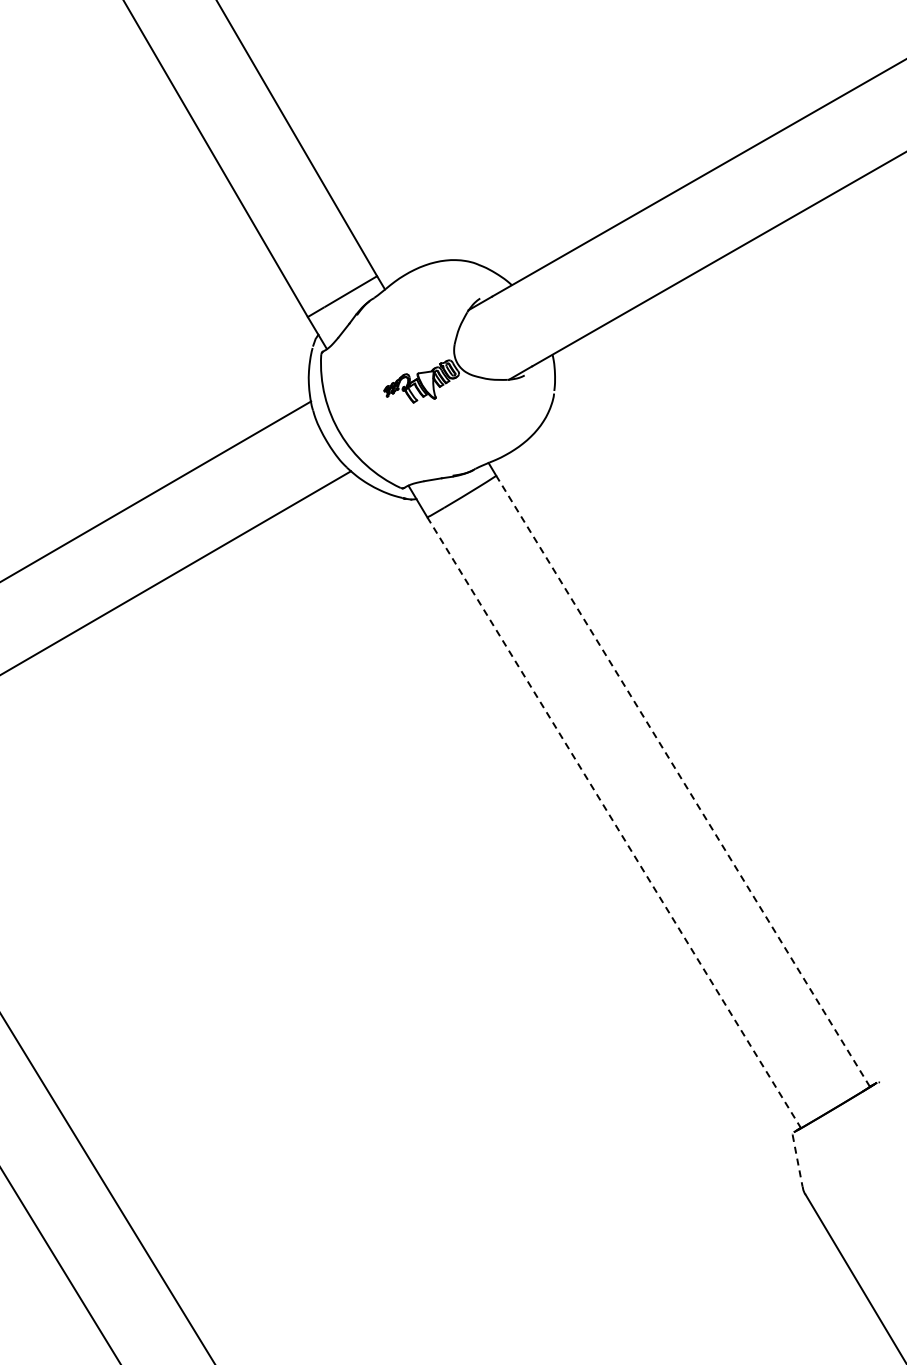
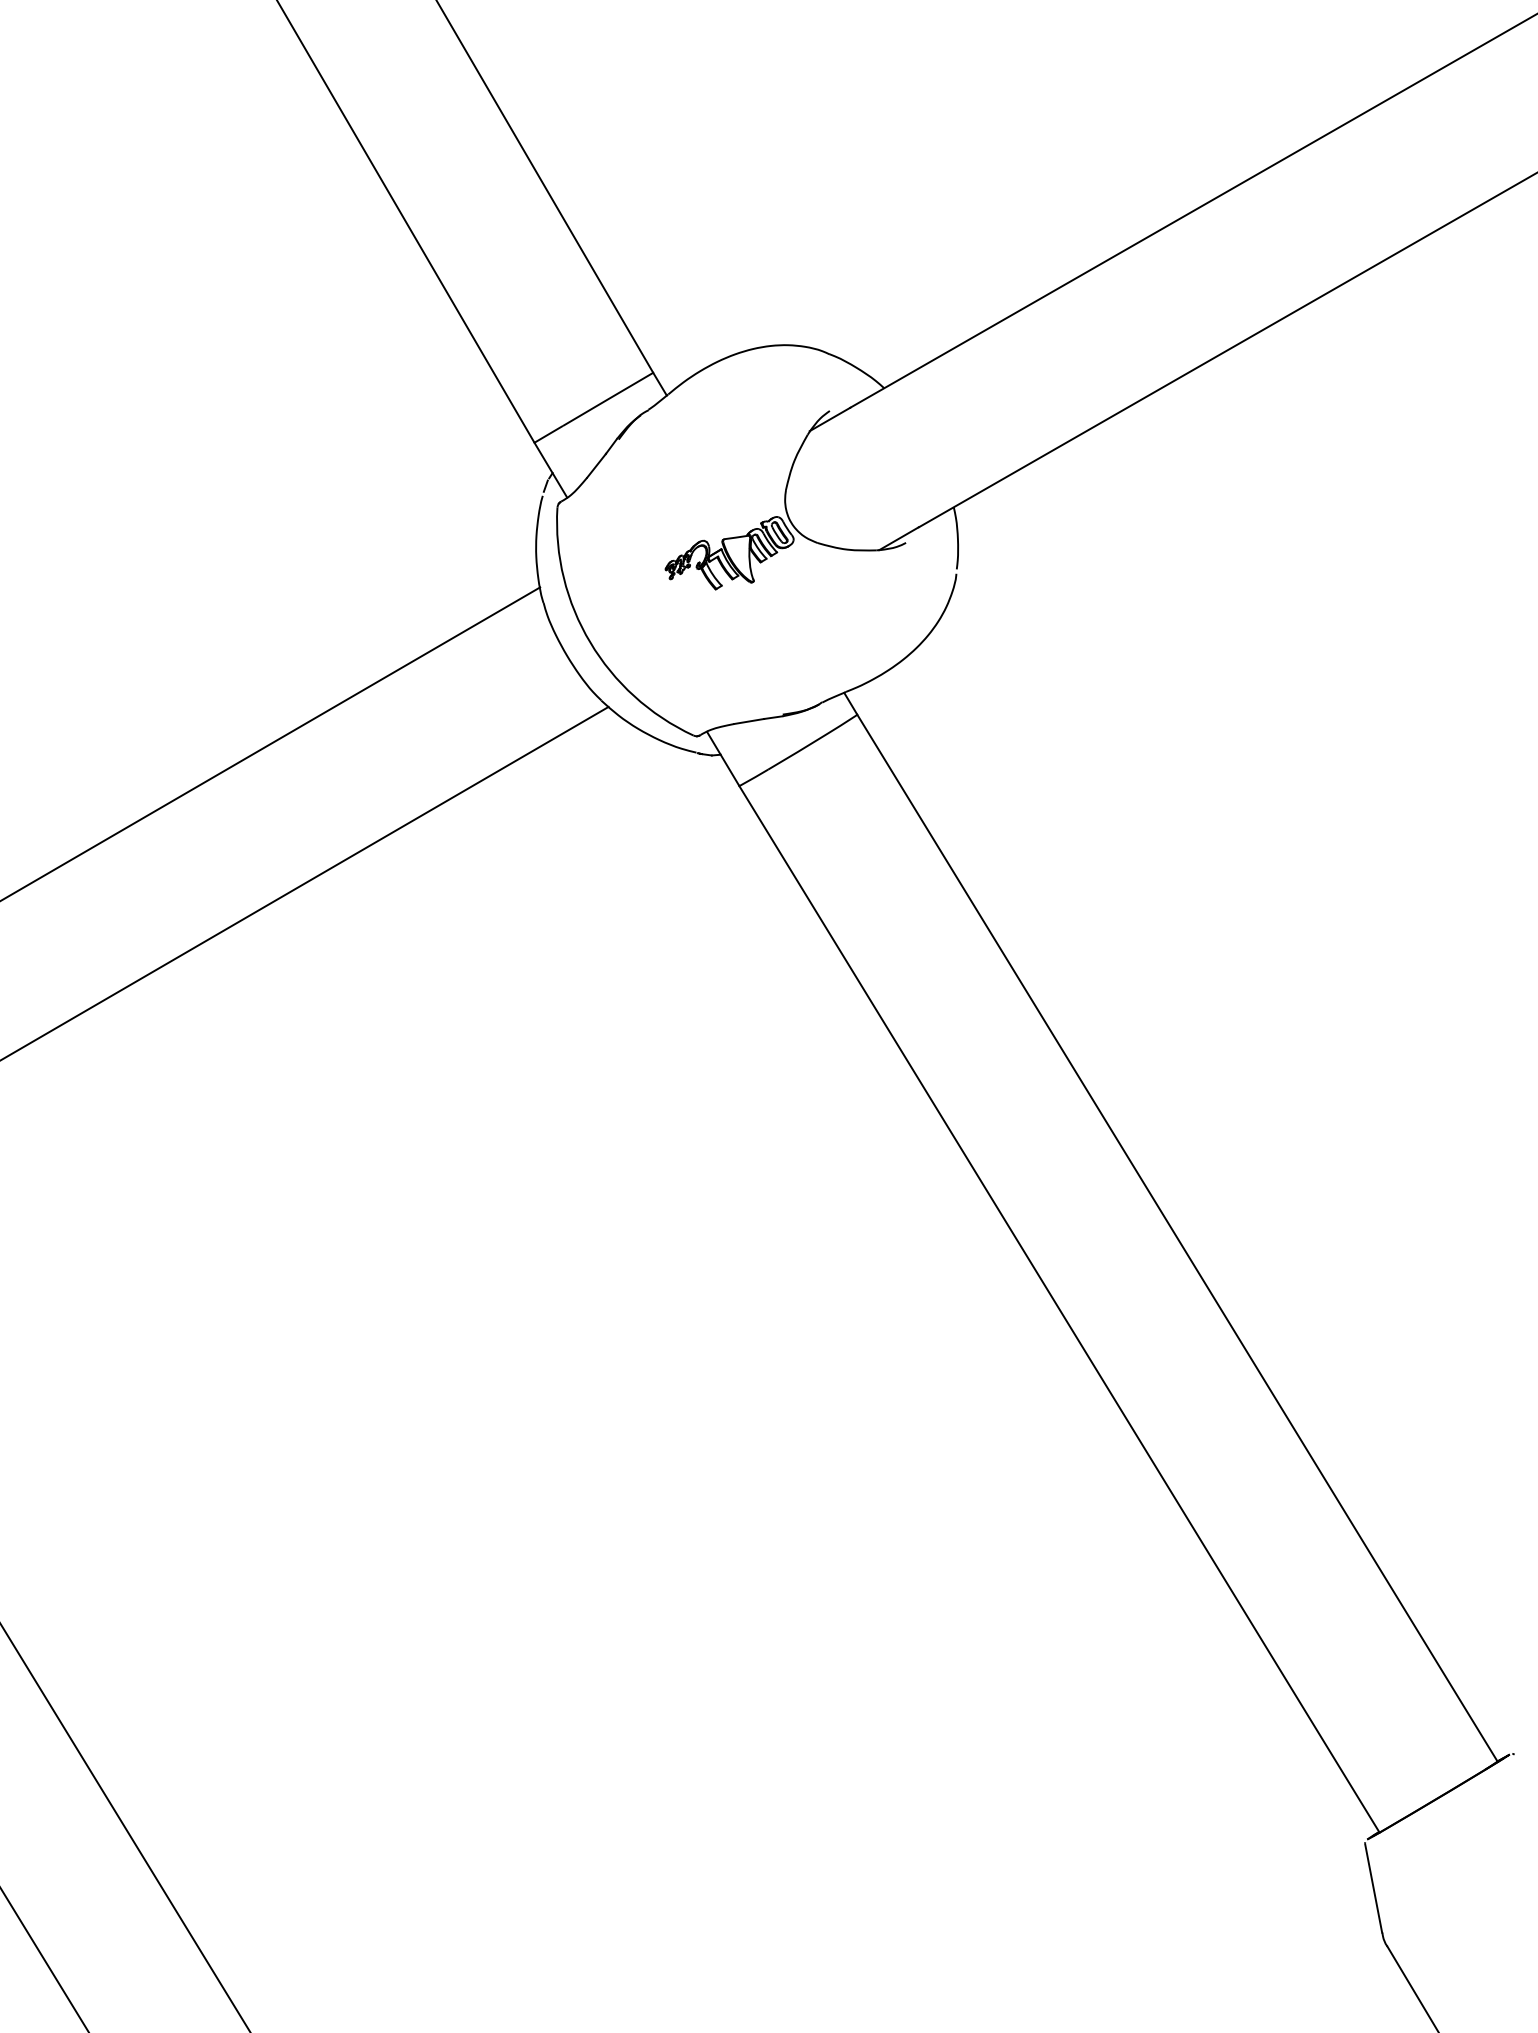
line: (682, 780) -> (1176, 1236), dashed -> solid
line: (614, 823) -> (1059, 1310), dashed -> solid
line: (797, 1161) -> (1373, 1889), dashed -> solid

